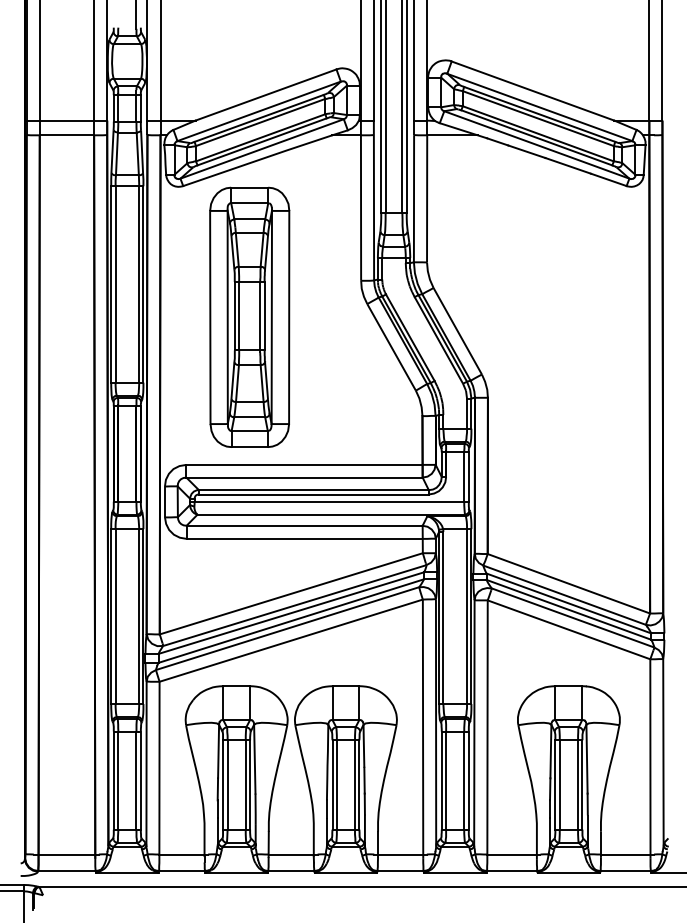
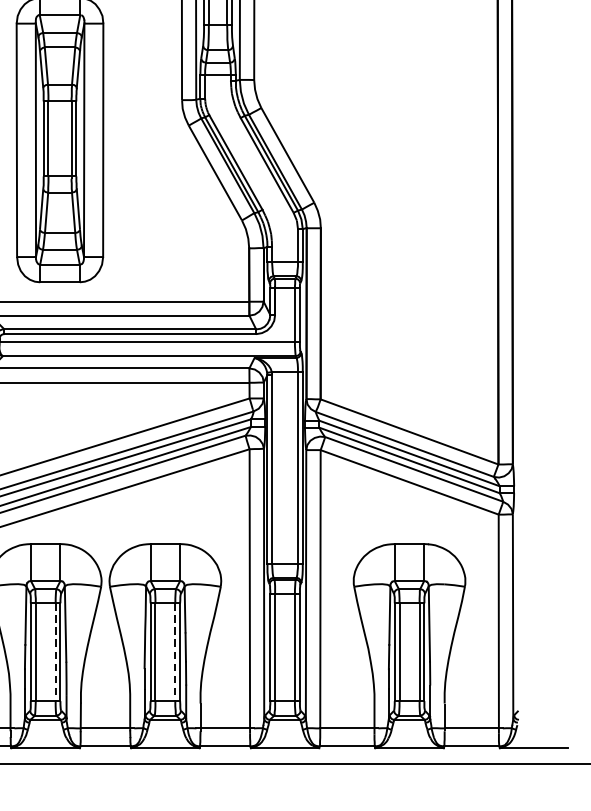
line: (245, 784) -> (55, 651), solid -> dashed
line: (354, 784) -> (174, 651), solid -> dashed

